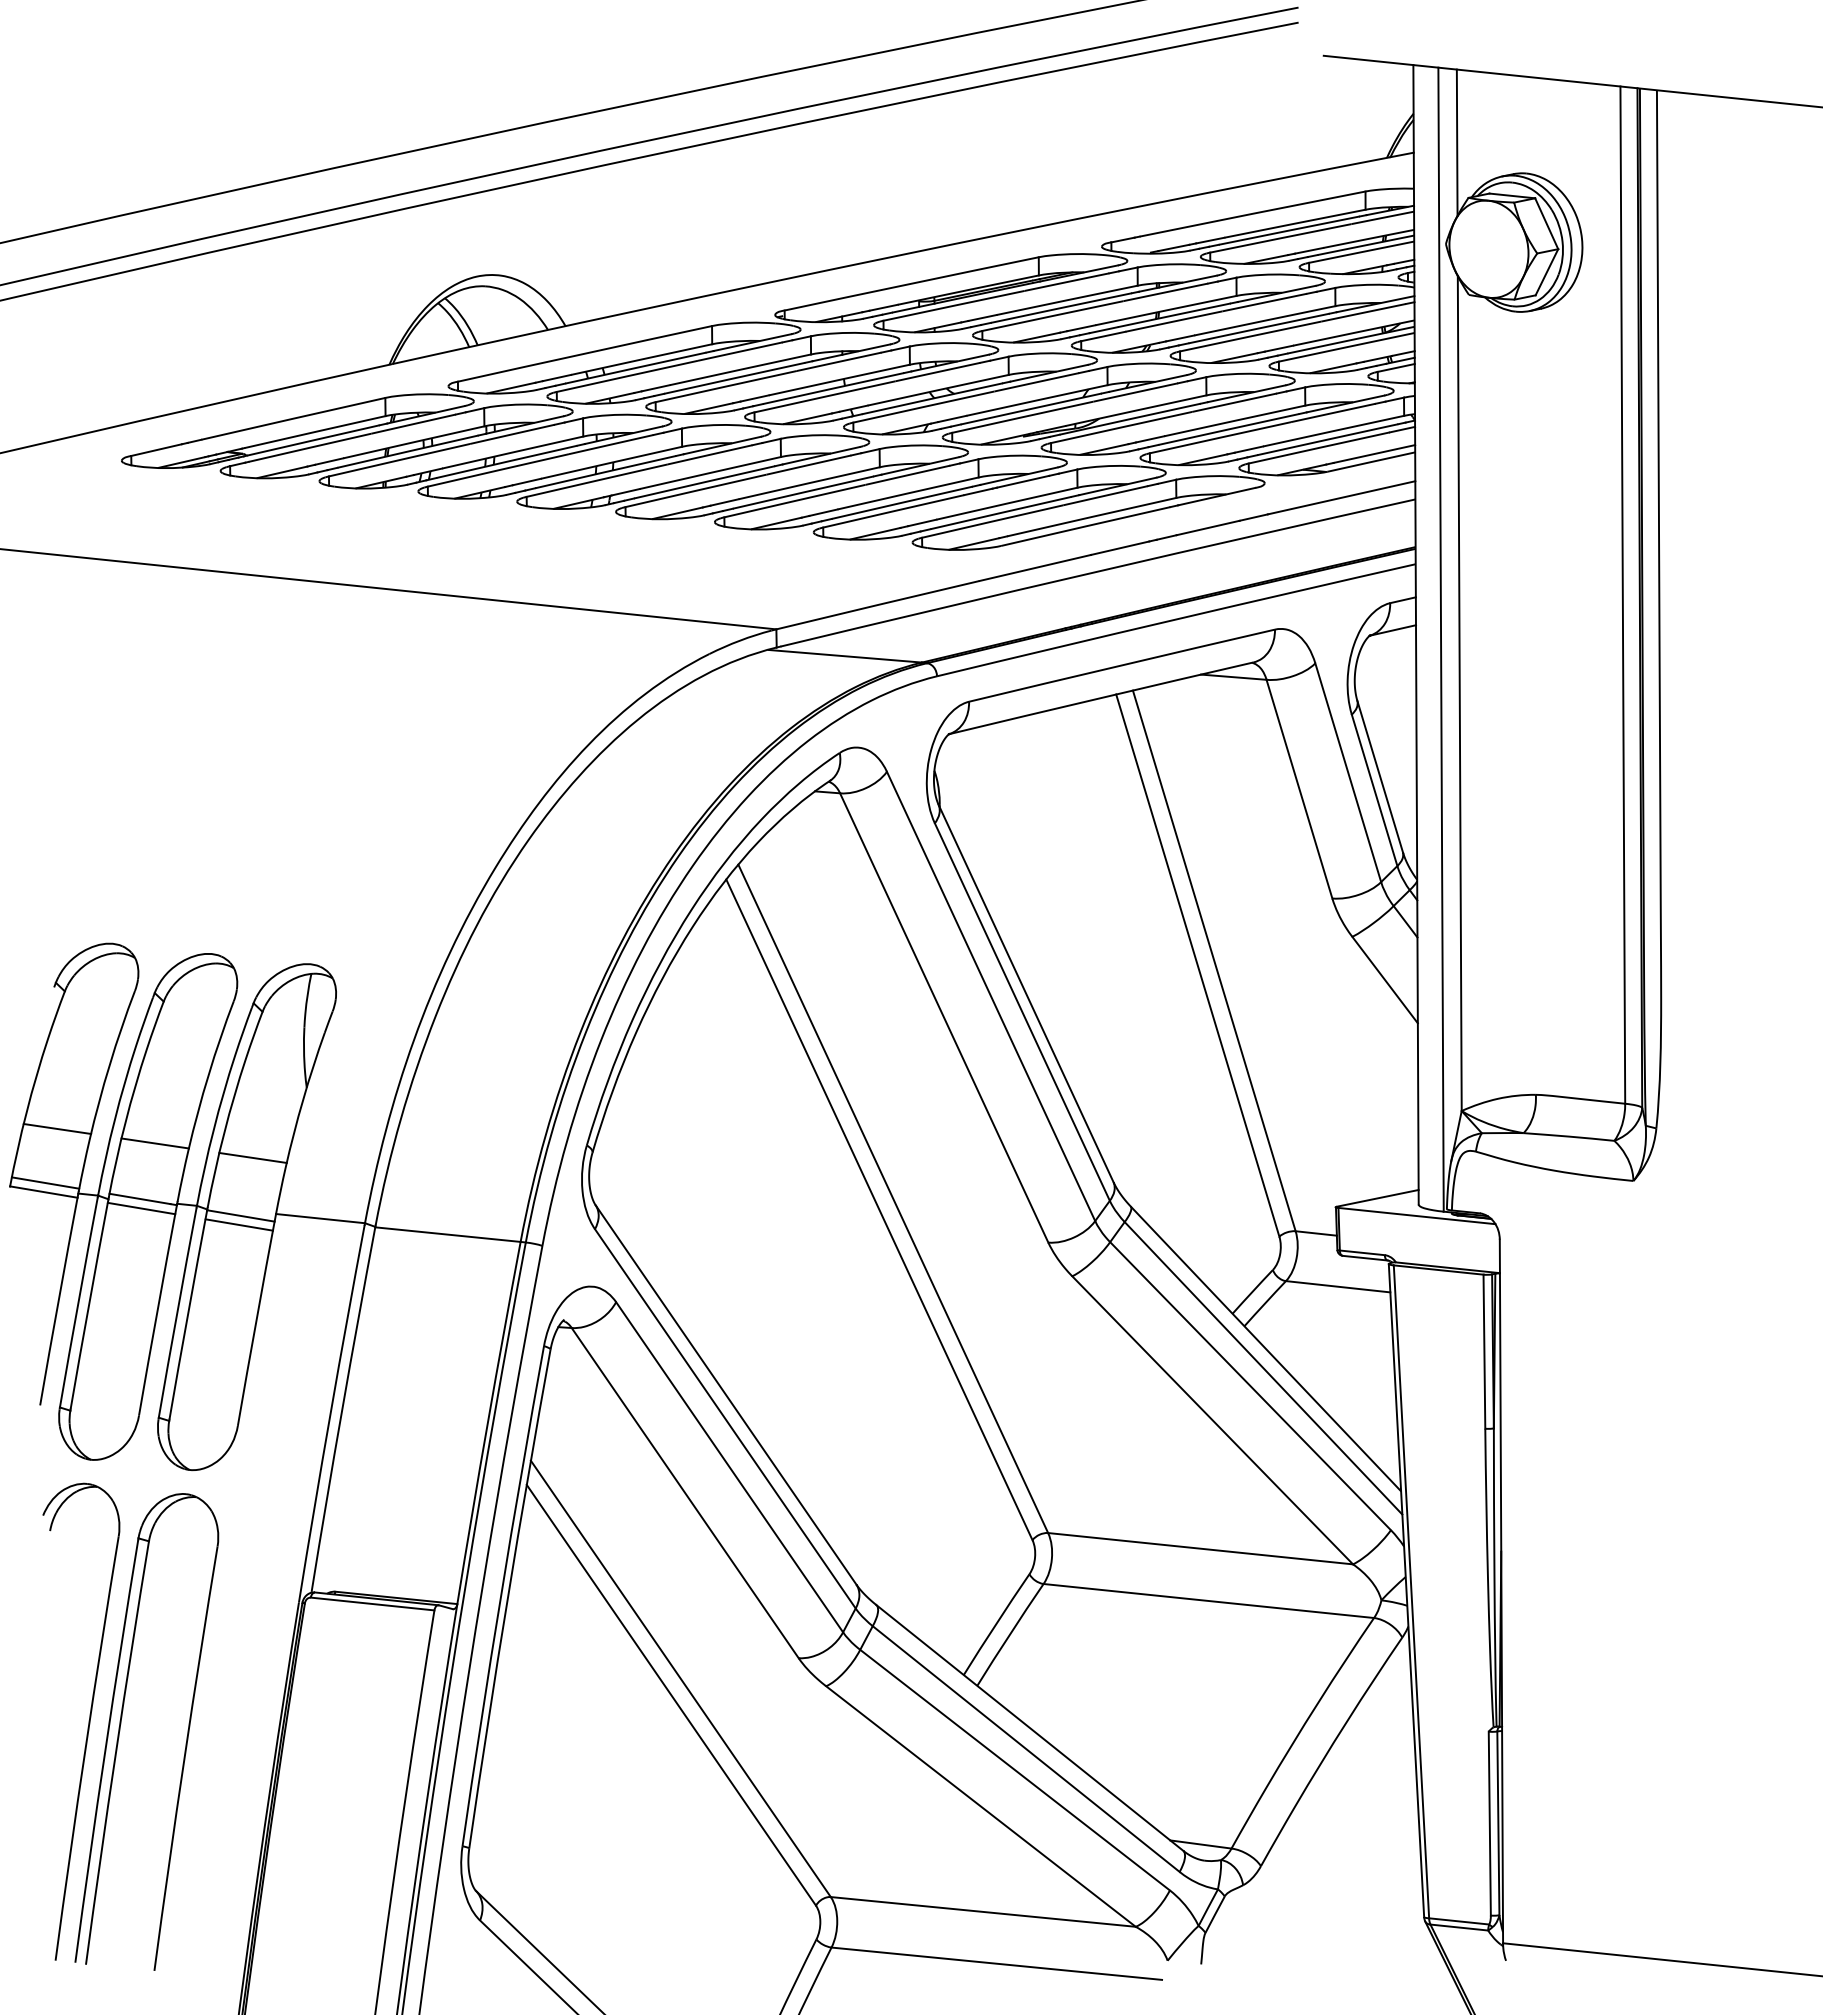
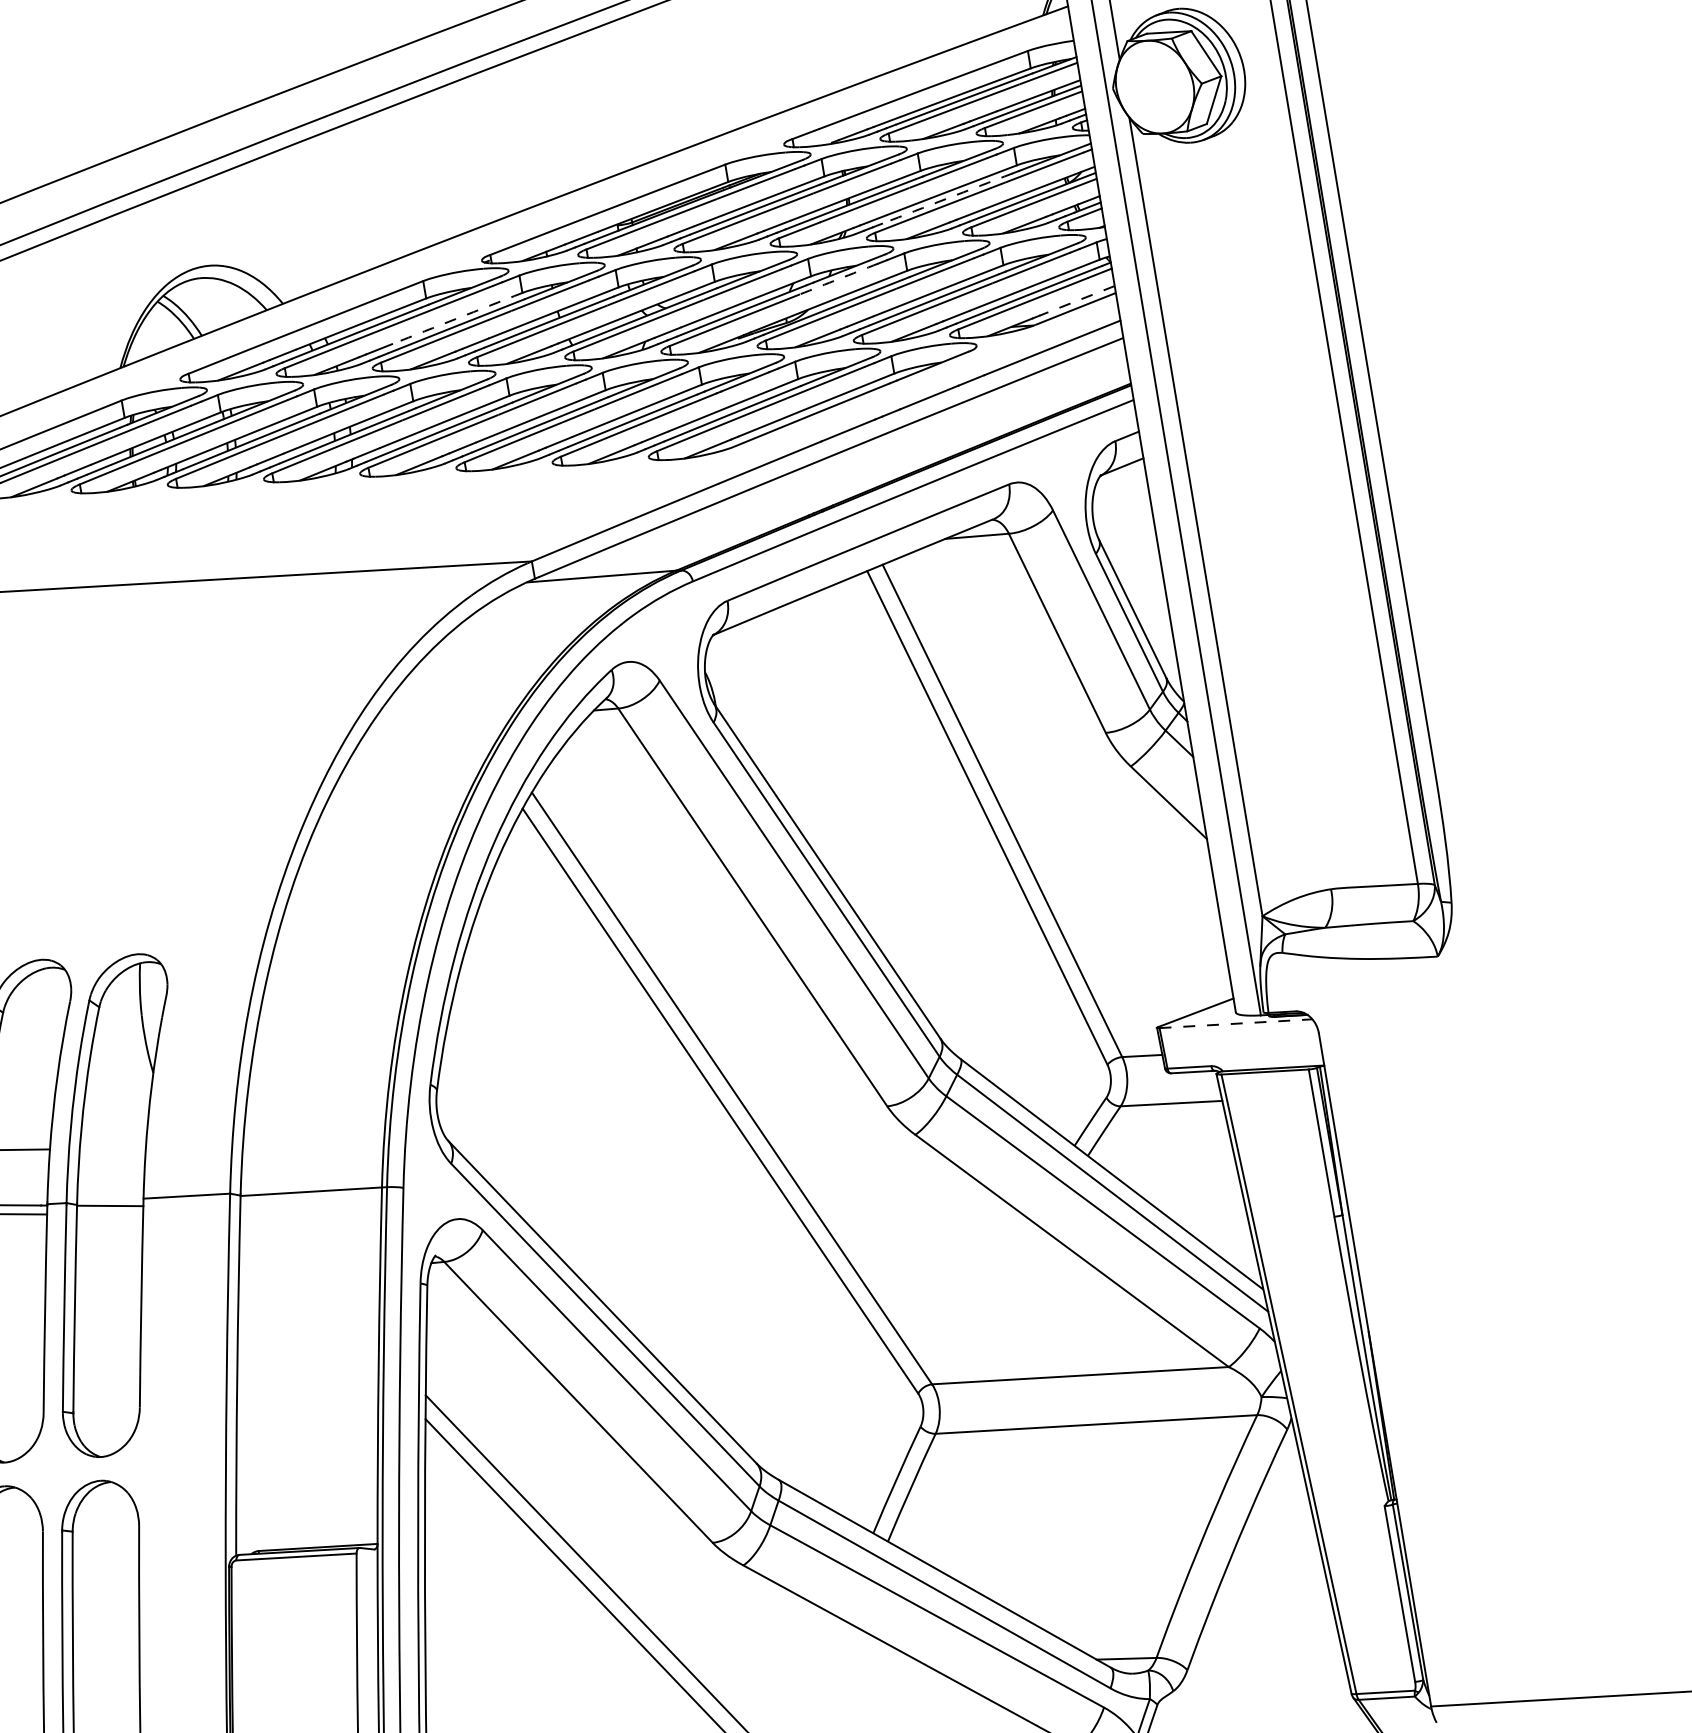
arc: (1259, 328) -> (947, 198), solid -> dashed
arc: (740, 369) -> (457, 318), solid -> dashed
arc: (1135, 392) -> (838, 279), solid -> dashed
line: (1374, 454) -> (1077, 301), solid -> dashed
line: (252, 1157) -> (112, 1148), removed
line: (1416, 1216) -> (1235, 1024), solid -> dashed
line: (238, 1224) -> (109, 1214), removed

